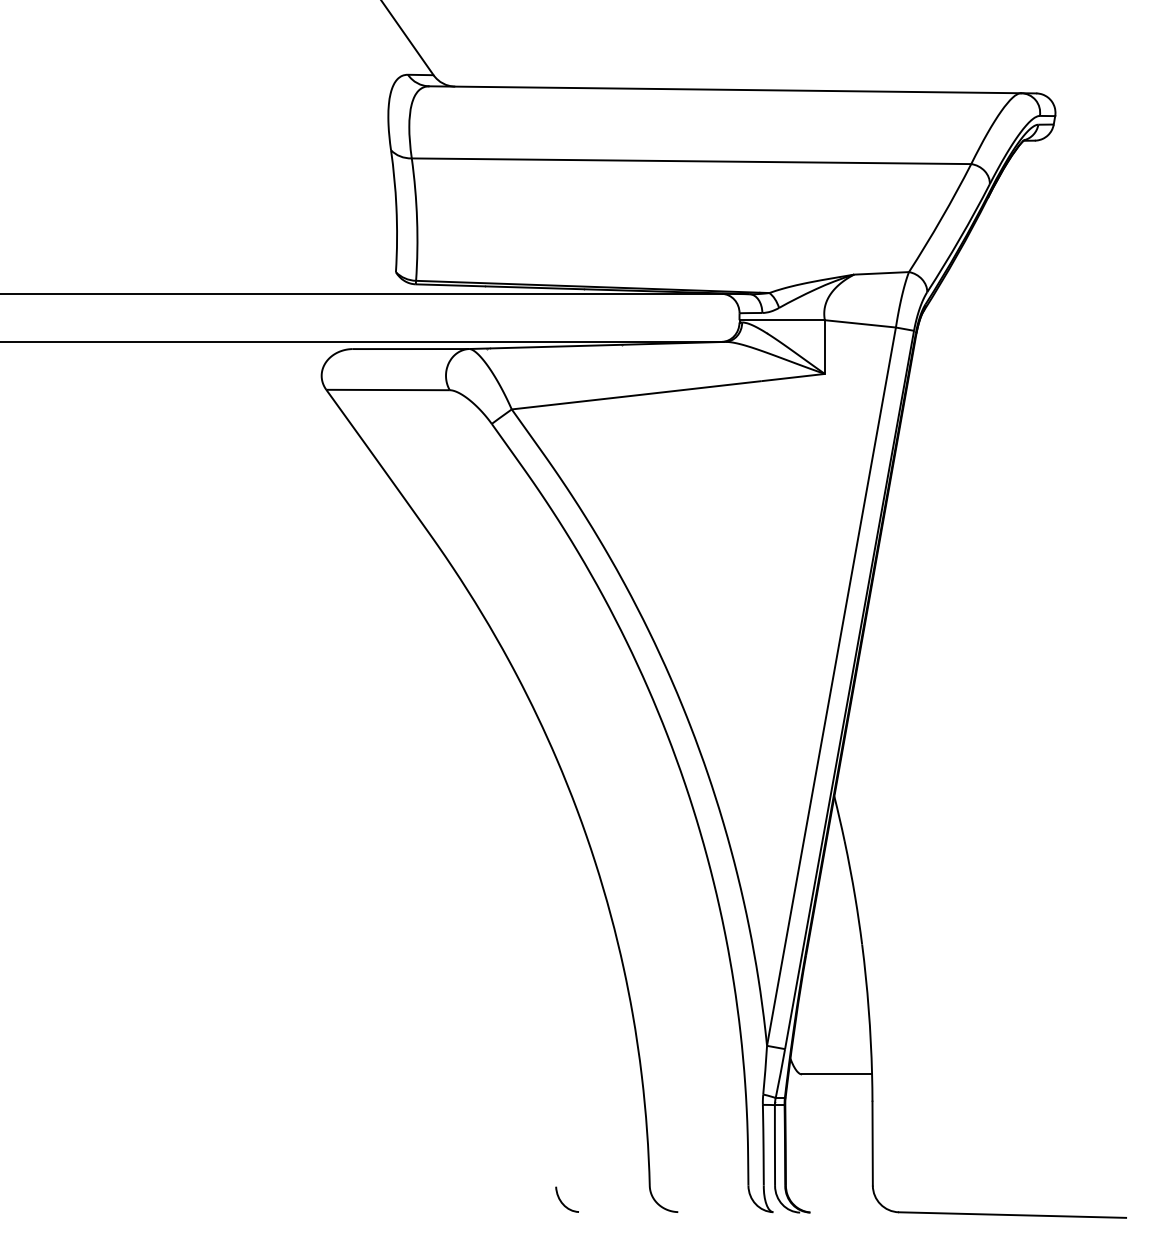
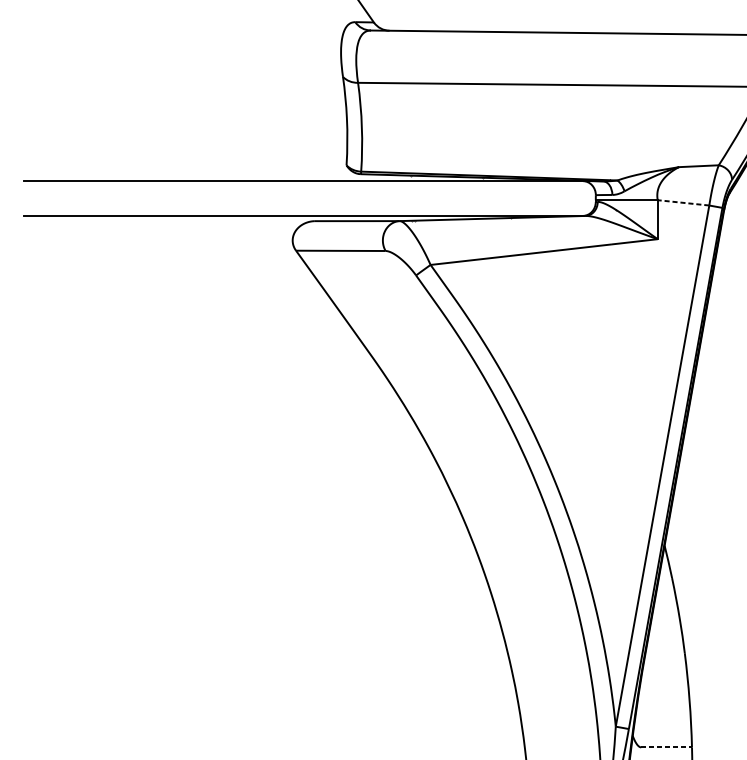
line: (860, 323) -> (683, 202), solid -> dashed
line: (837, 1074) -> (666, 747), solid -> dashed

